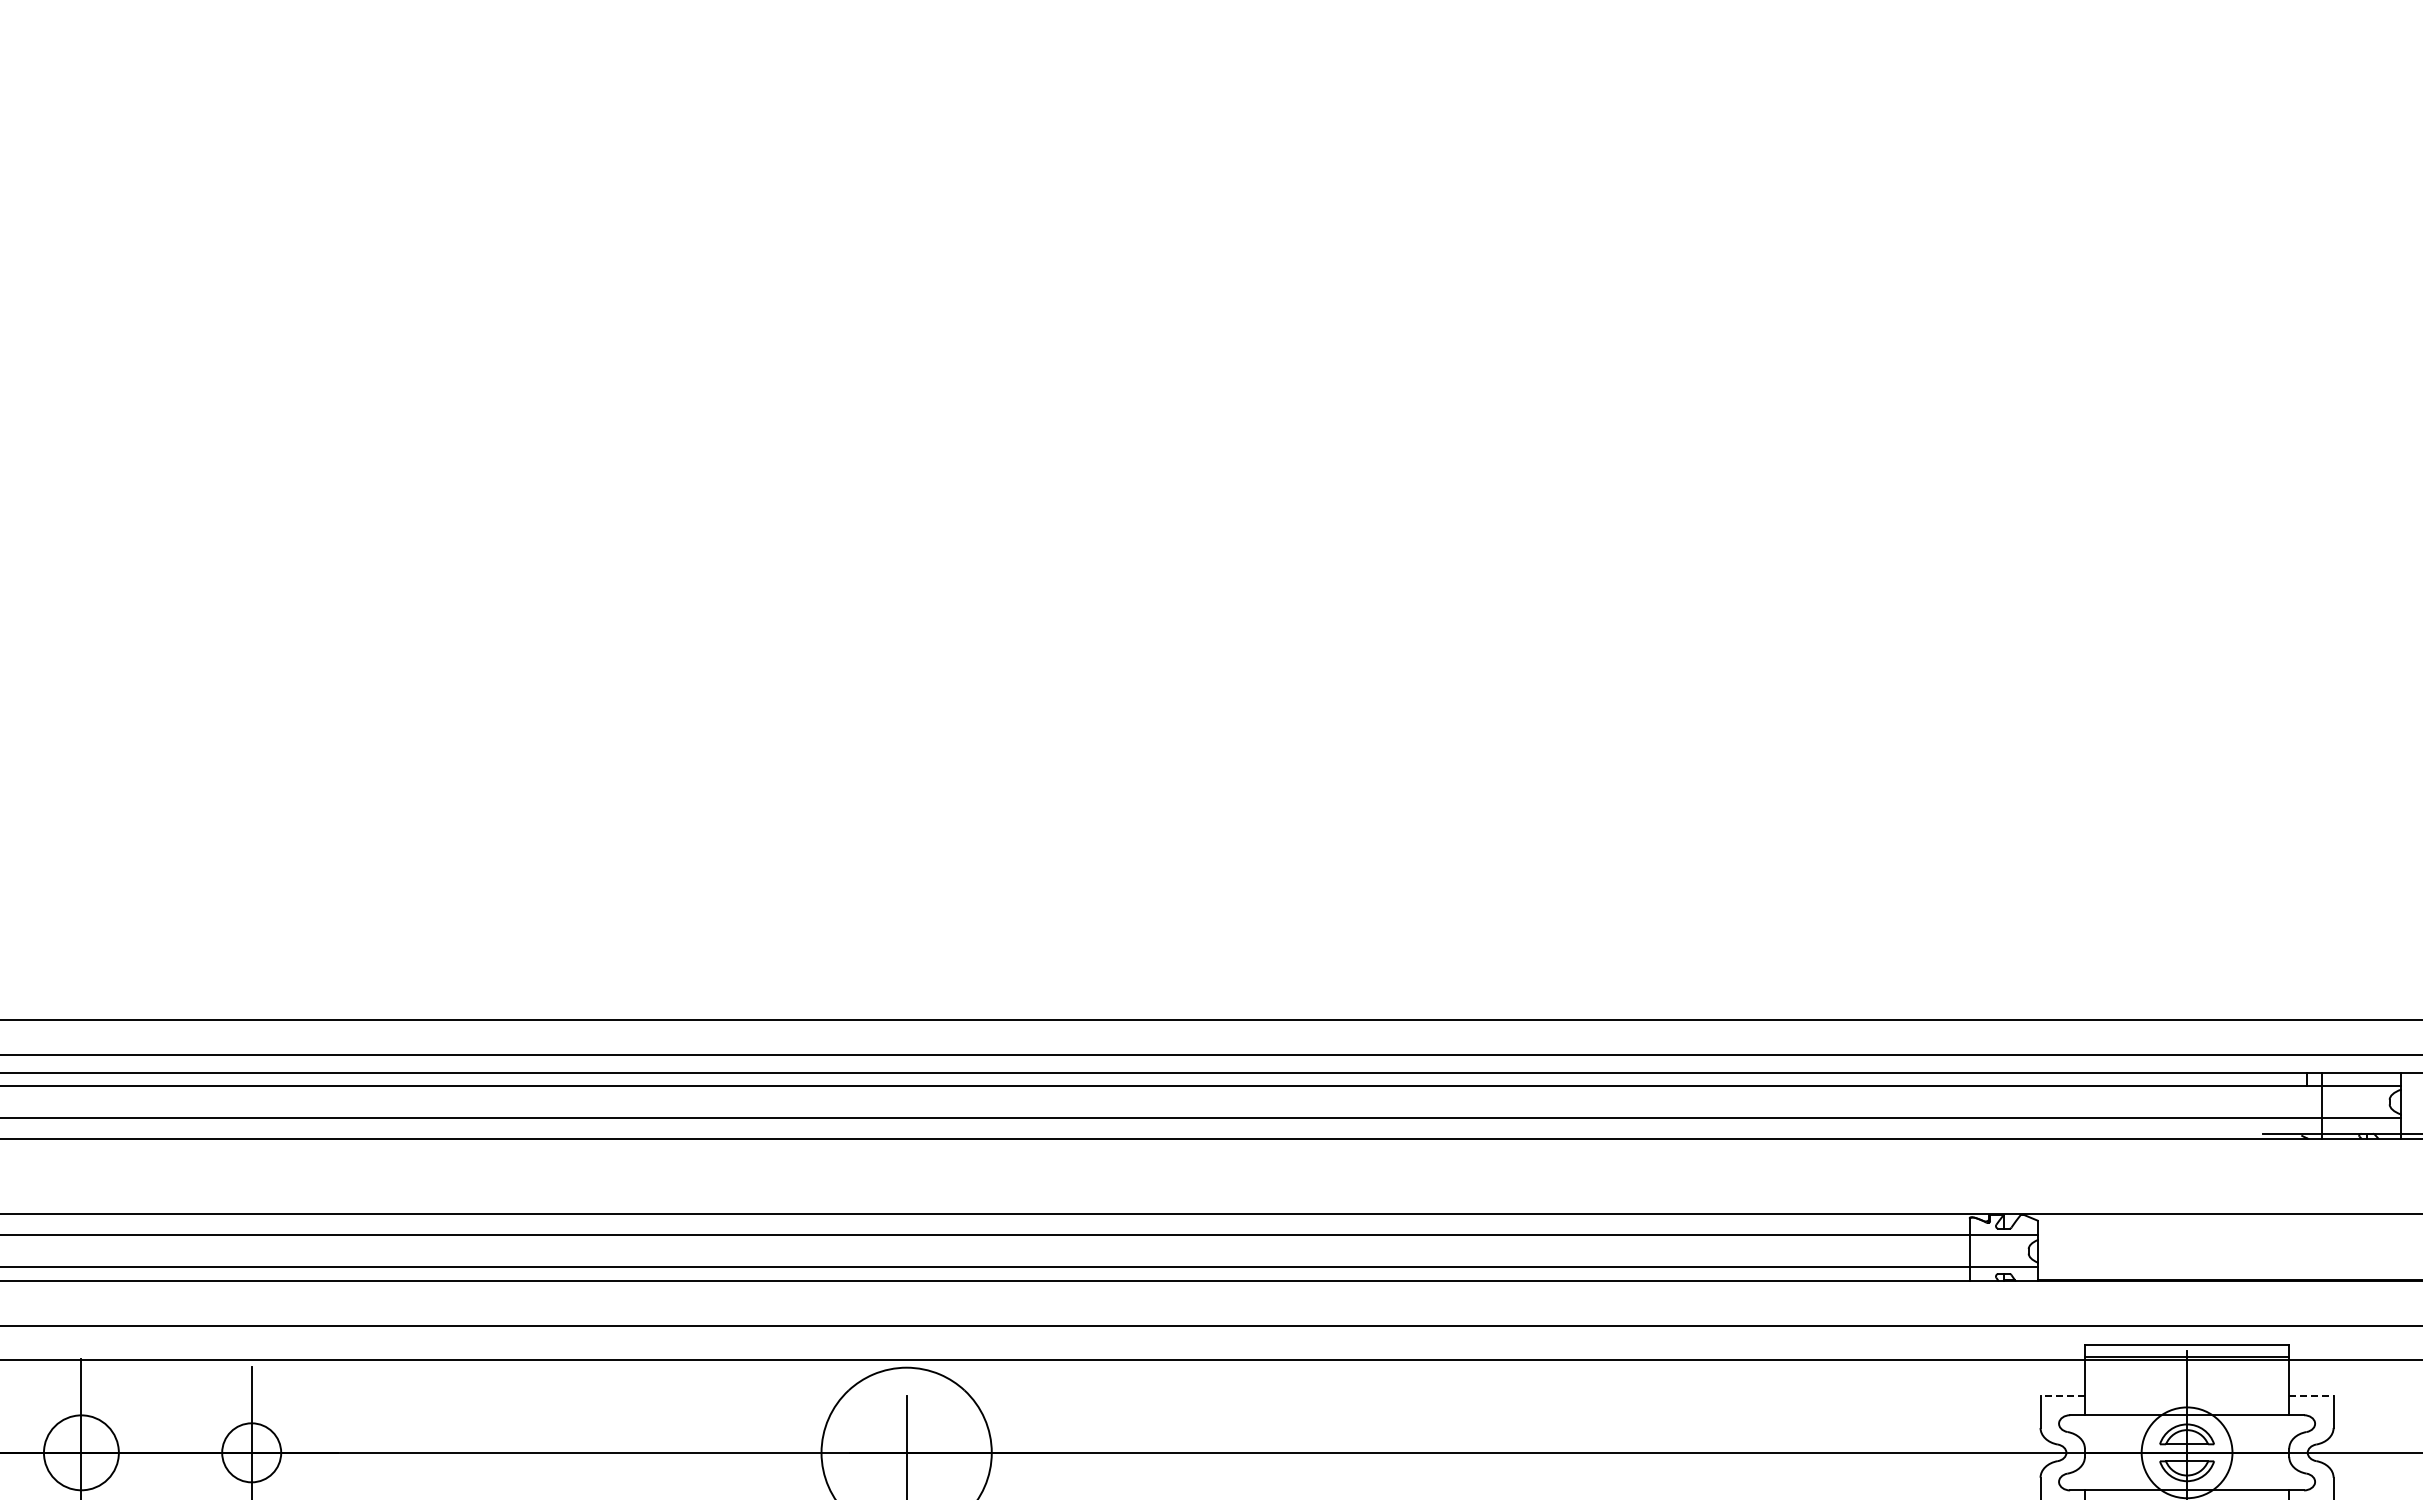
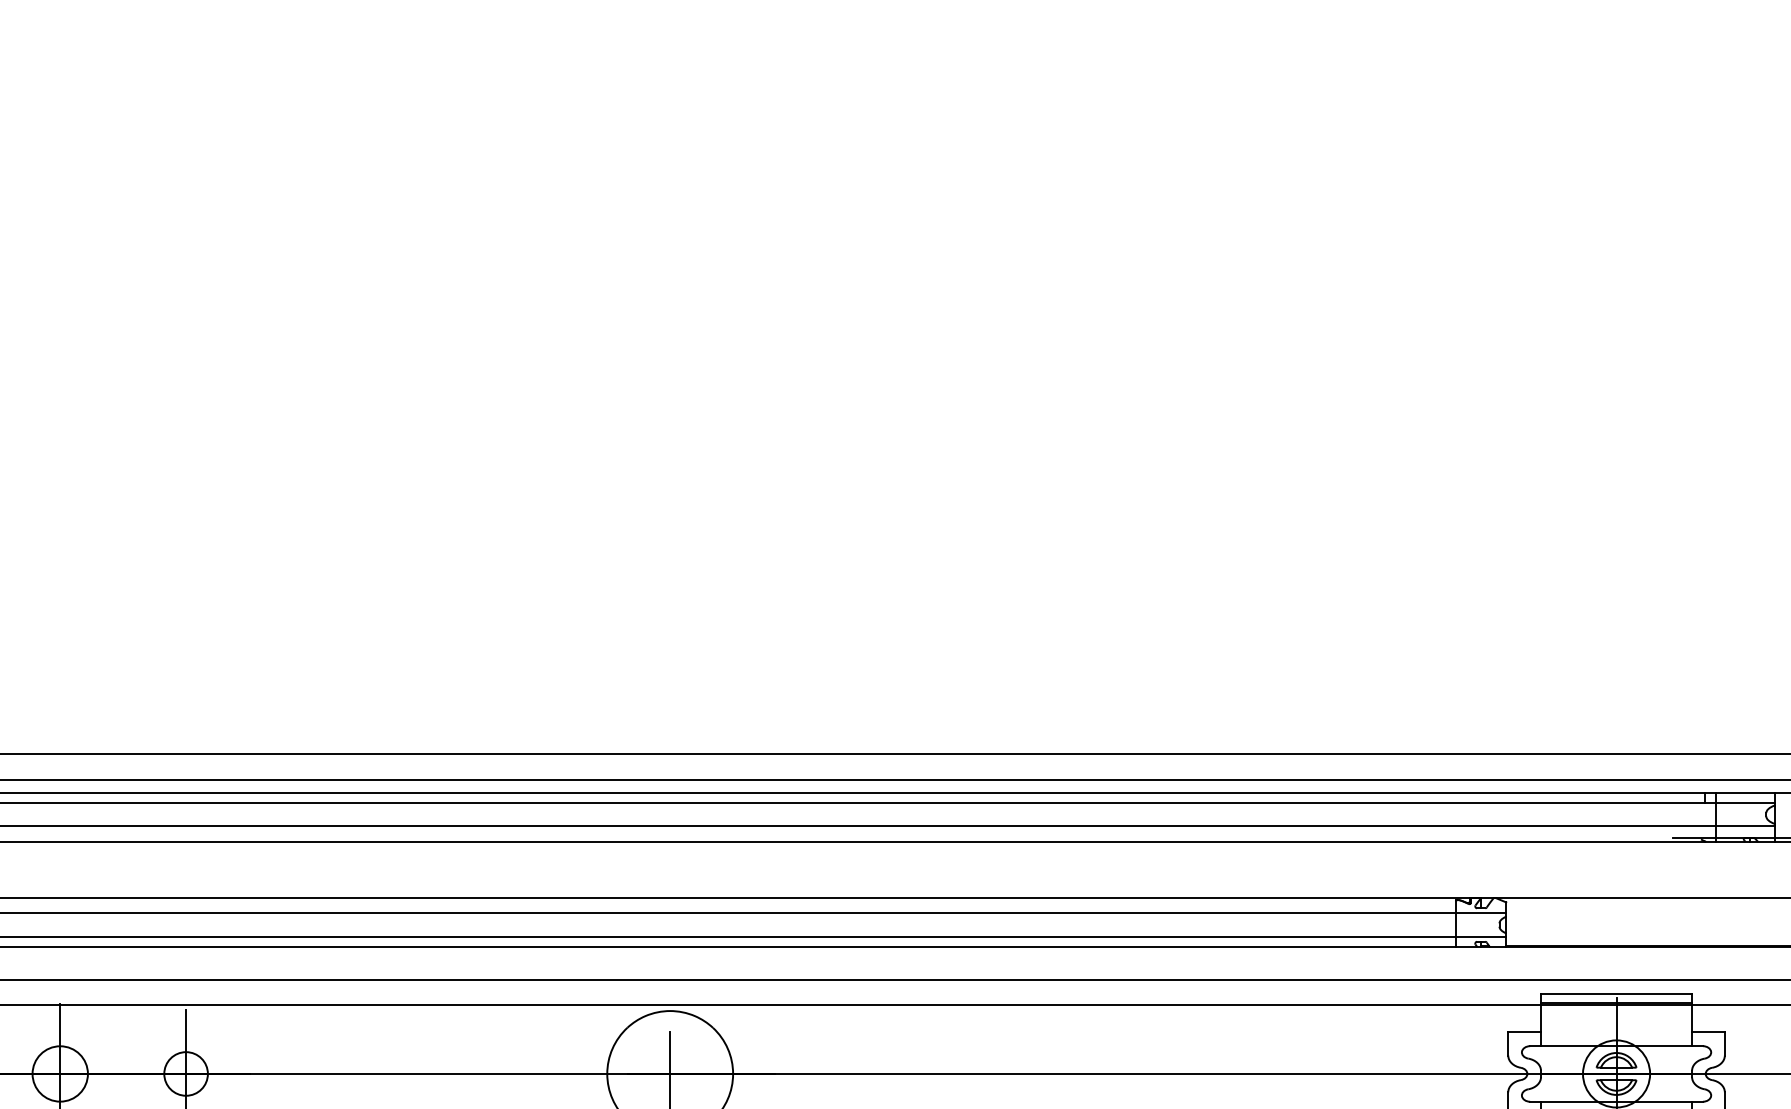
line: (2062, 1396) -> (1524, 1032), dashed -> solid
line: (2311, 1396) -> (1708, 1032), dashed -> solid

